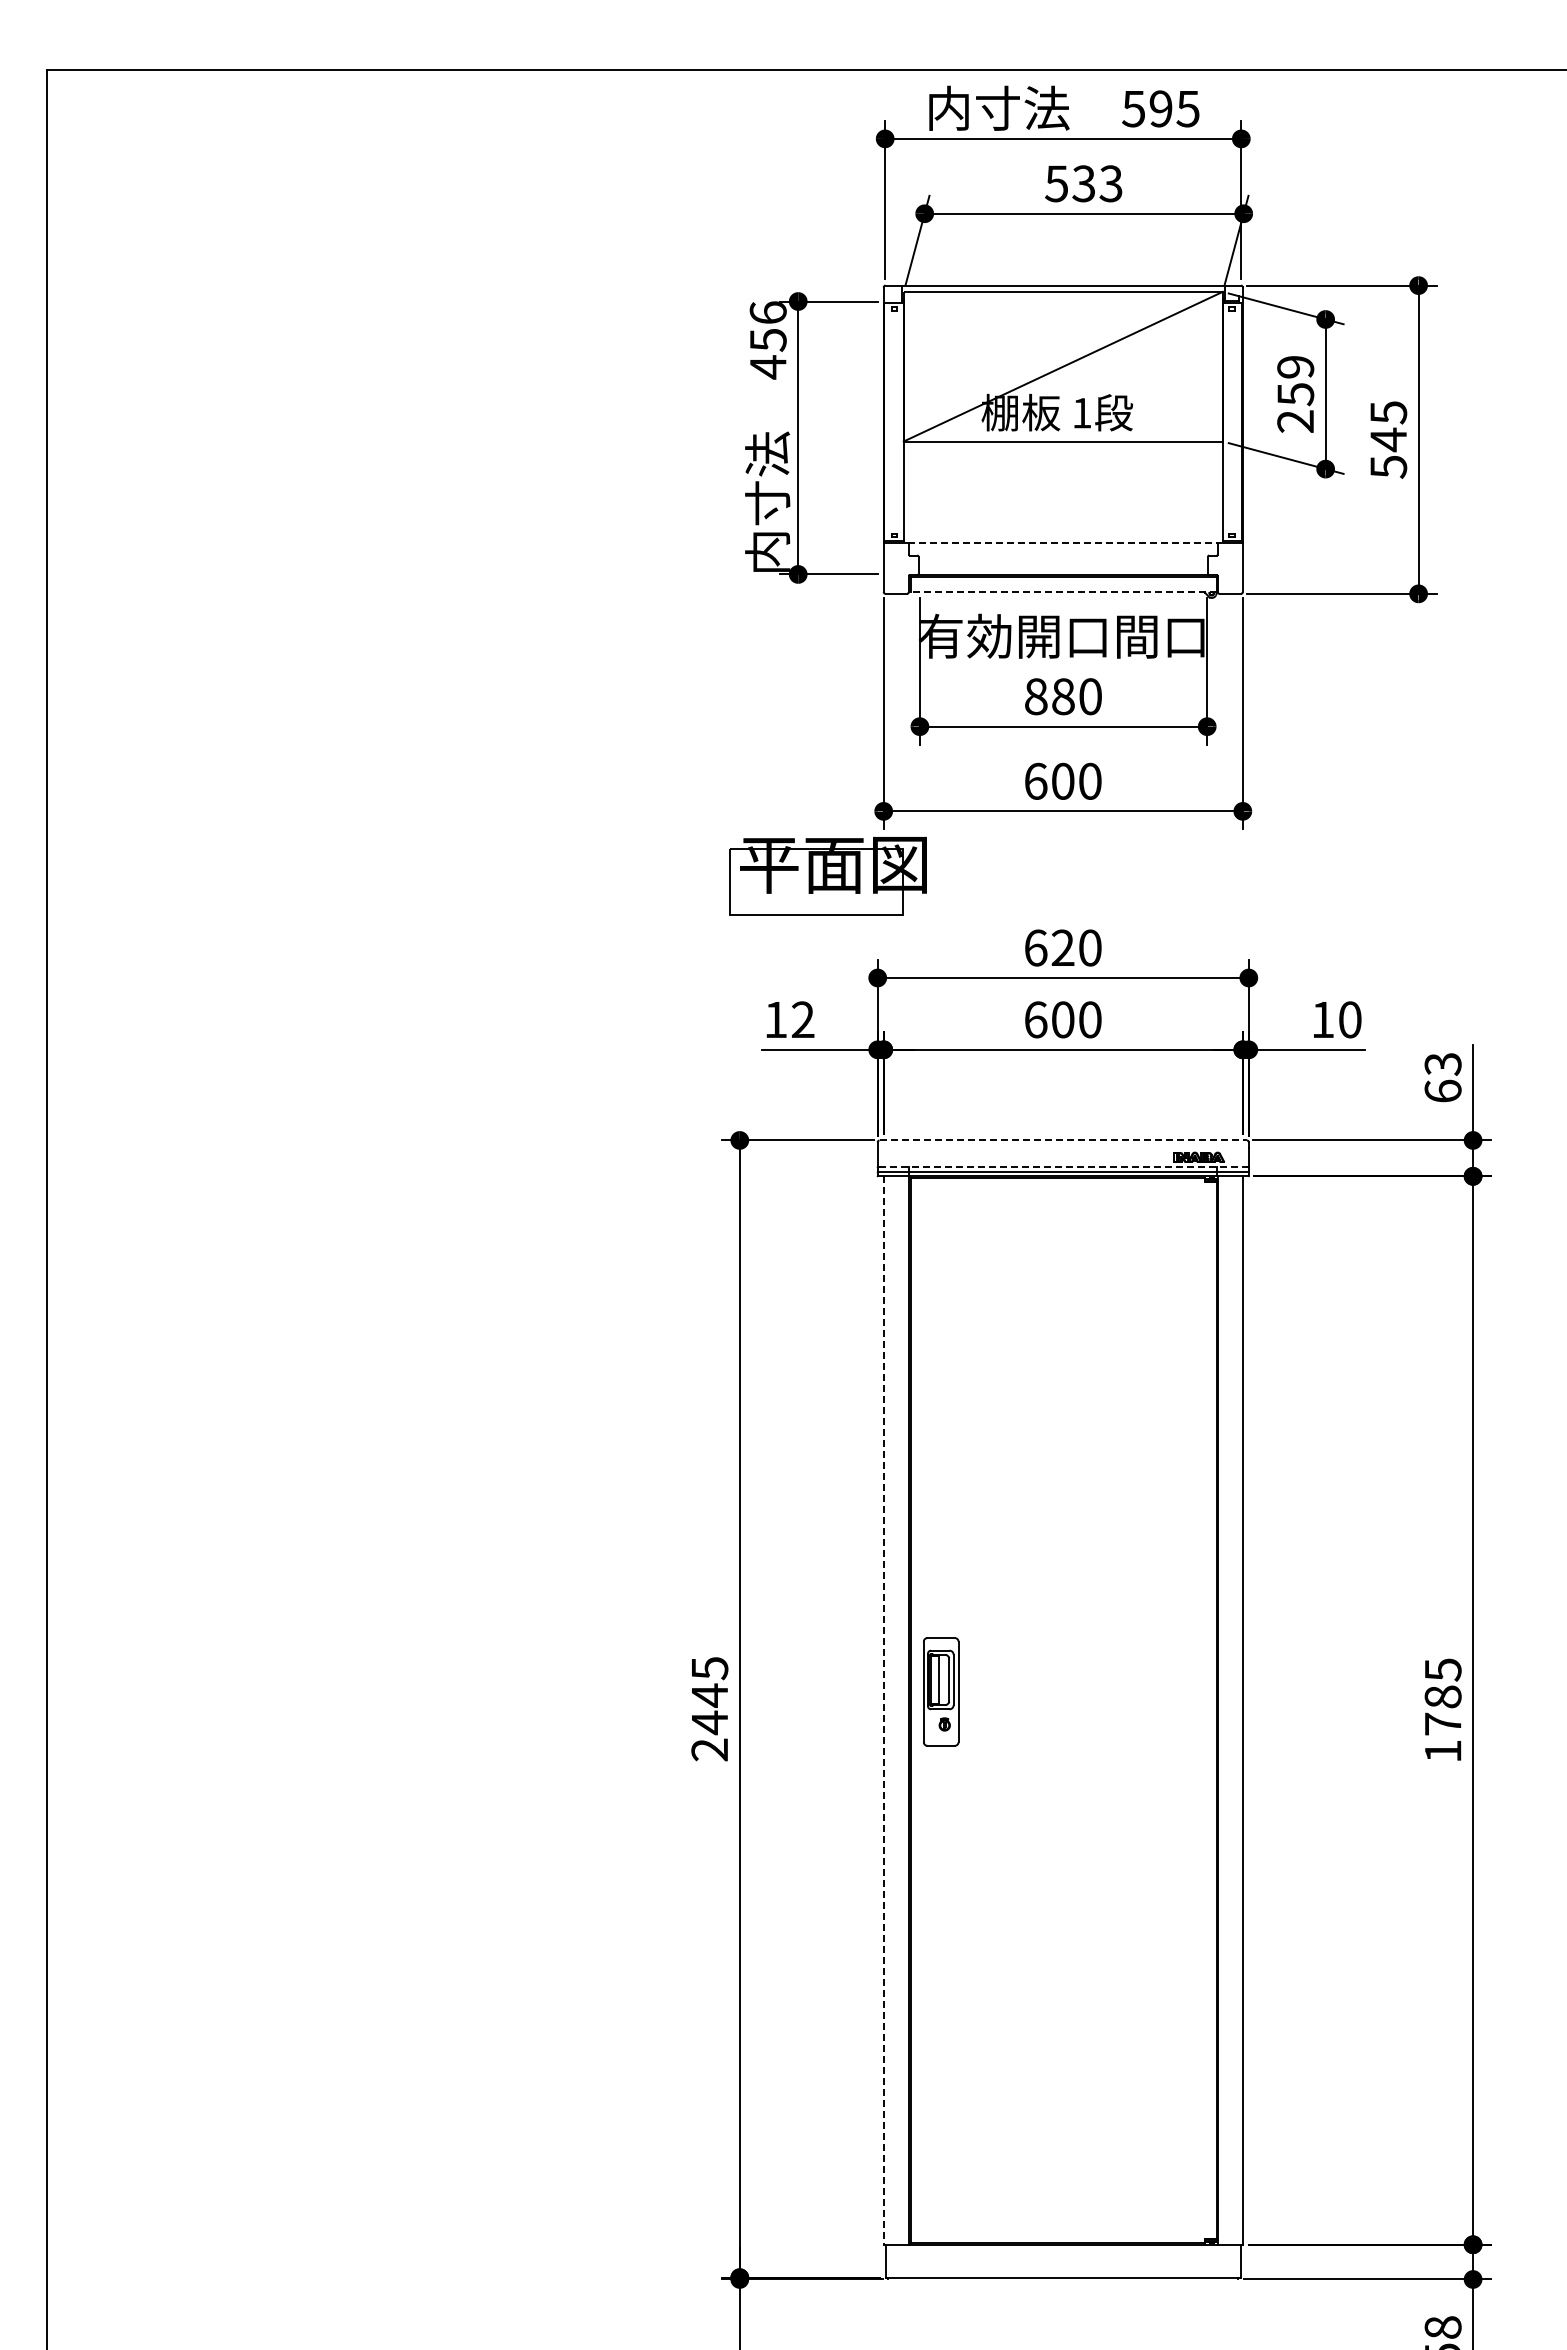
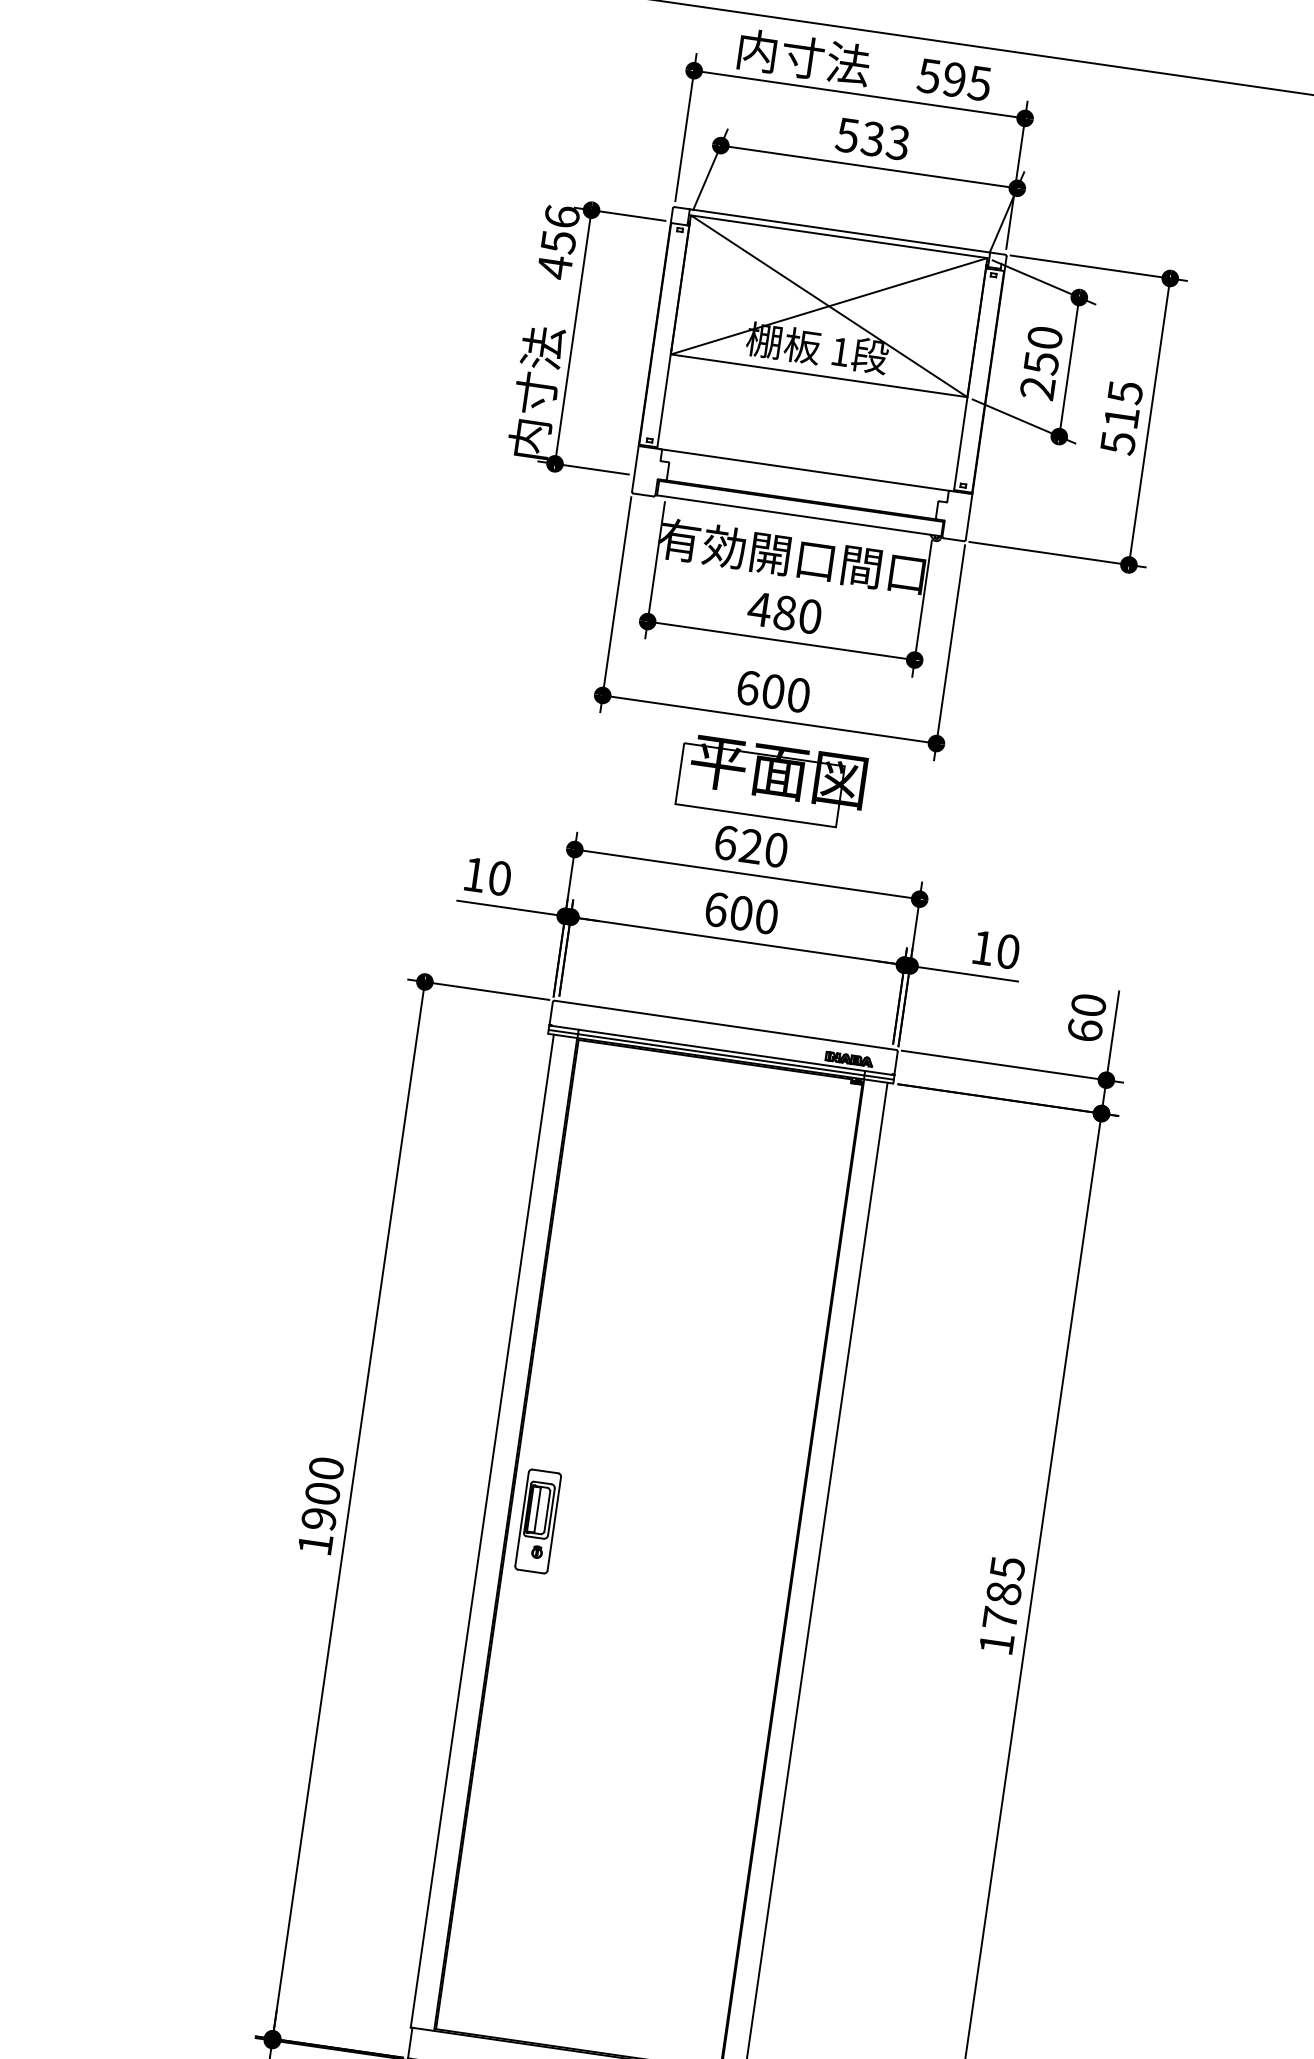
line: (1062, 366) -> (828, 305), added
text: (1295, 367) -> (1044, 338), 259 -> 250
text: (1388, 439) -> (1121, 417), 545 -> 515
line: (1063, 542) -> (805, 469), dashed -> solid
line: (1063, 592) -> (799, 516), dashed -> solid
text: (1035, 696) -> (759, 609), 880 -> 480
part: (827, 876) -> (771, 781), moved
text: (802, 1019) -> (499, 878), 12 -> 10
text: (1442, 1064) -> (1088, 1005), 63 -> 60
line: (1063, 1140) -> (725, 1025), dashed -> solid
line: (1062, 1167) -> (721, 1050), dashed -> solid
text: (709, 1709) -> (320, 1506), 2445 -> 1900
line: (883, 1711) -> (481, 1531), dashed -> solid

